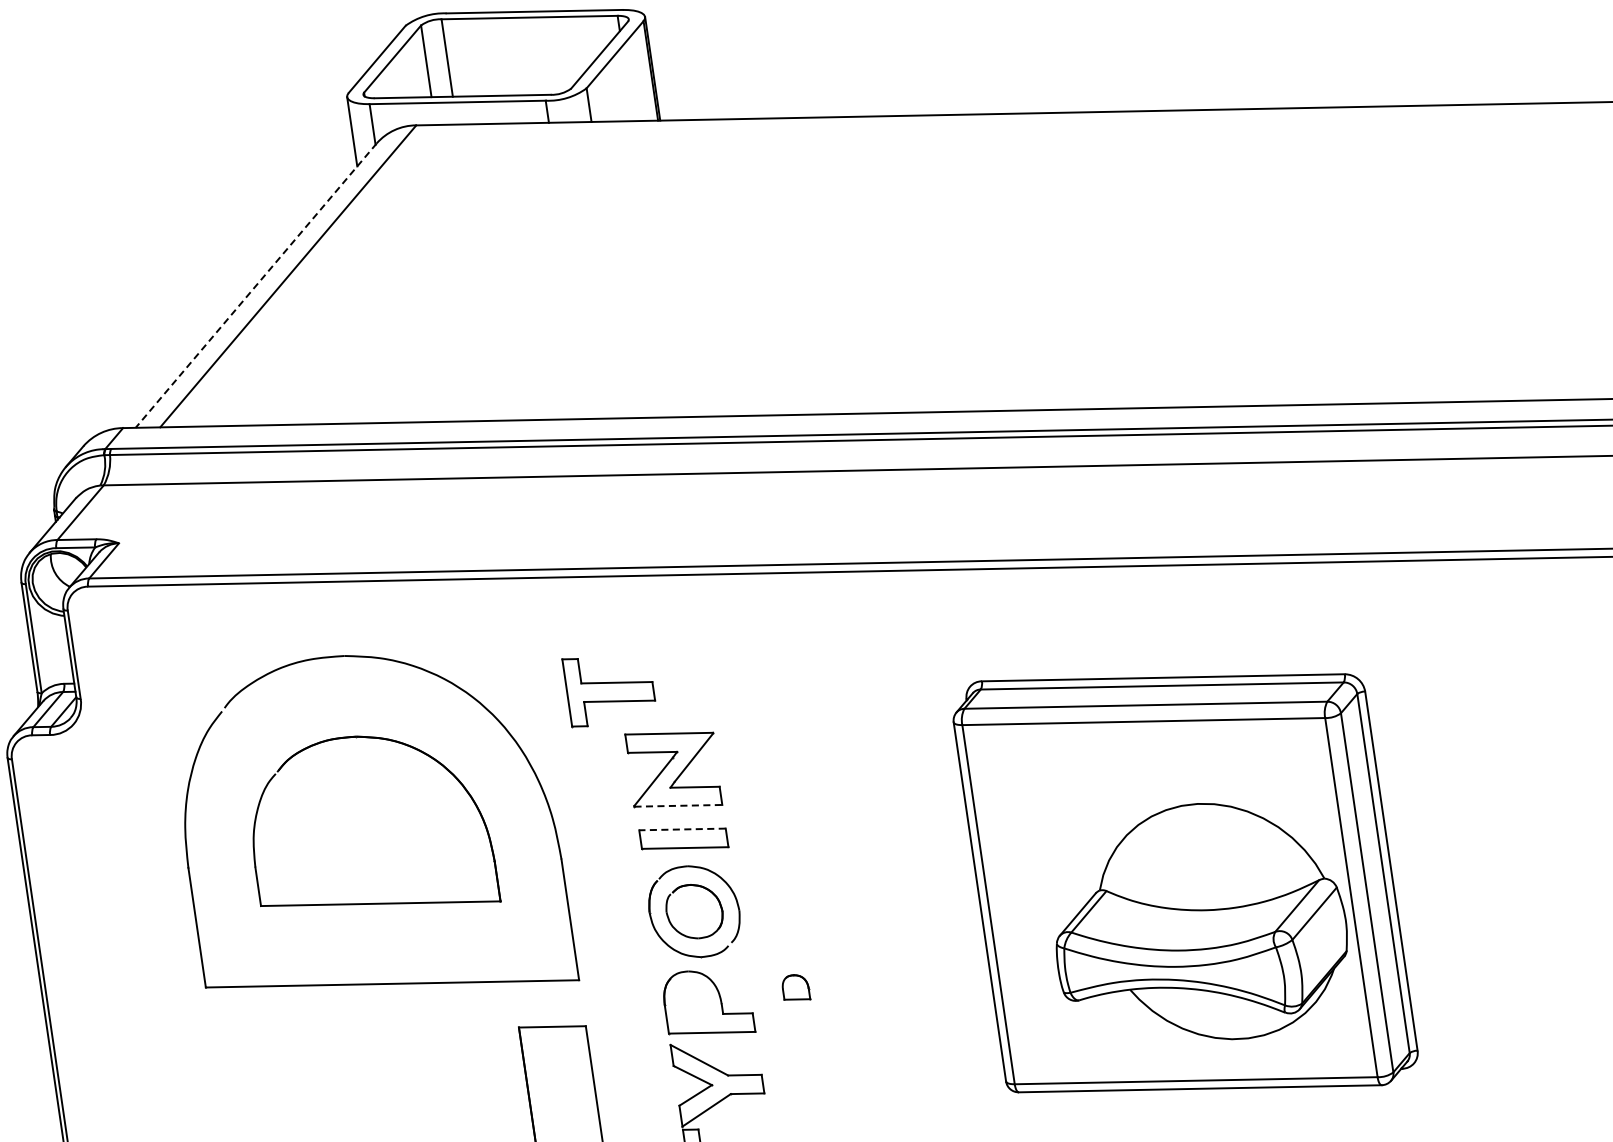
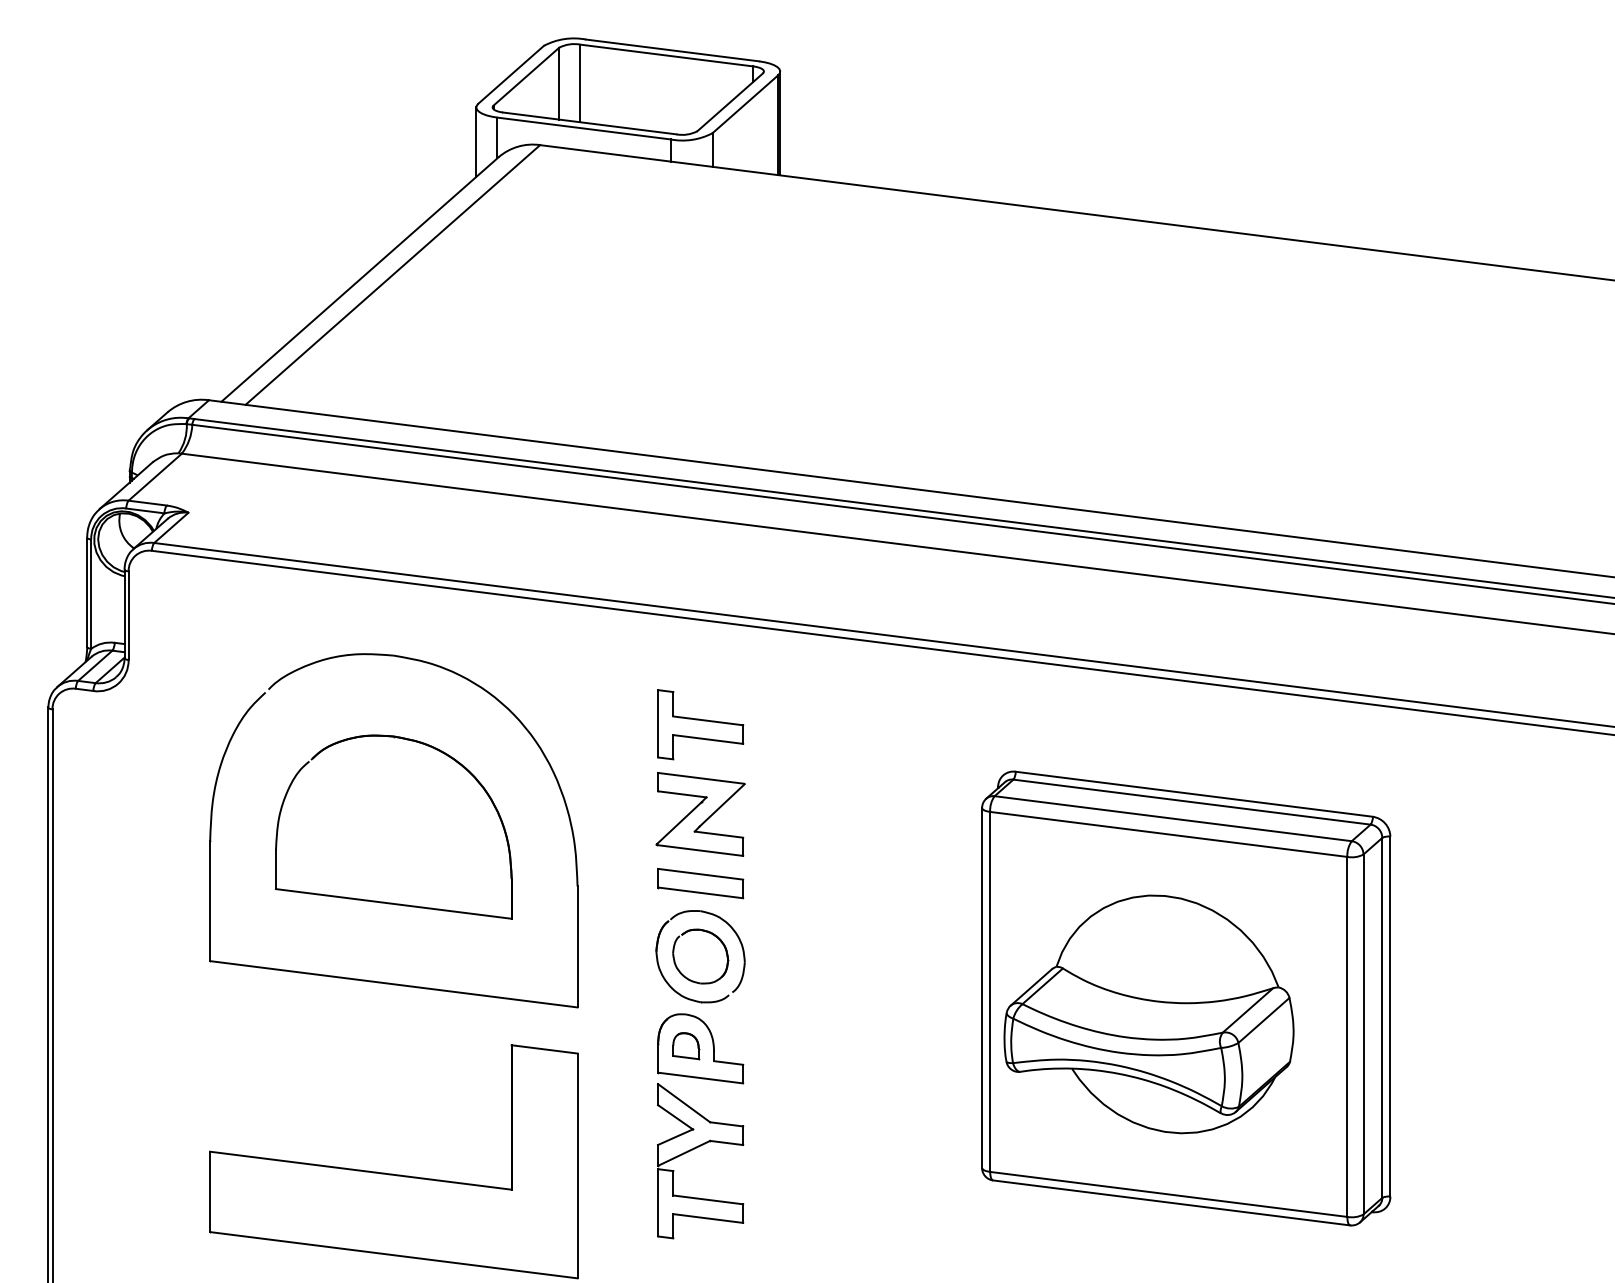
line: (256, 285) -> (360, 279), dashed -> solid
part: (609, 687) -> (700, 724), moved
line: (677, 805) -> (699, 850), dashed -> solid
line: (682, 829) -> (700, 874), dashed -> solid
part: (1198, 924) -> (1148, 1014), moved
part: (796, 988) -> (686, 1046), moved

